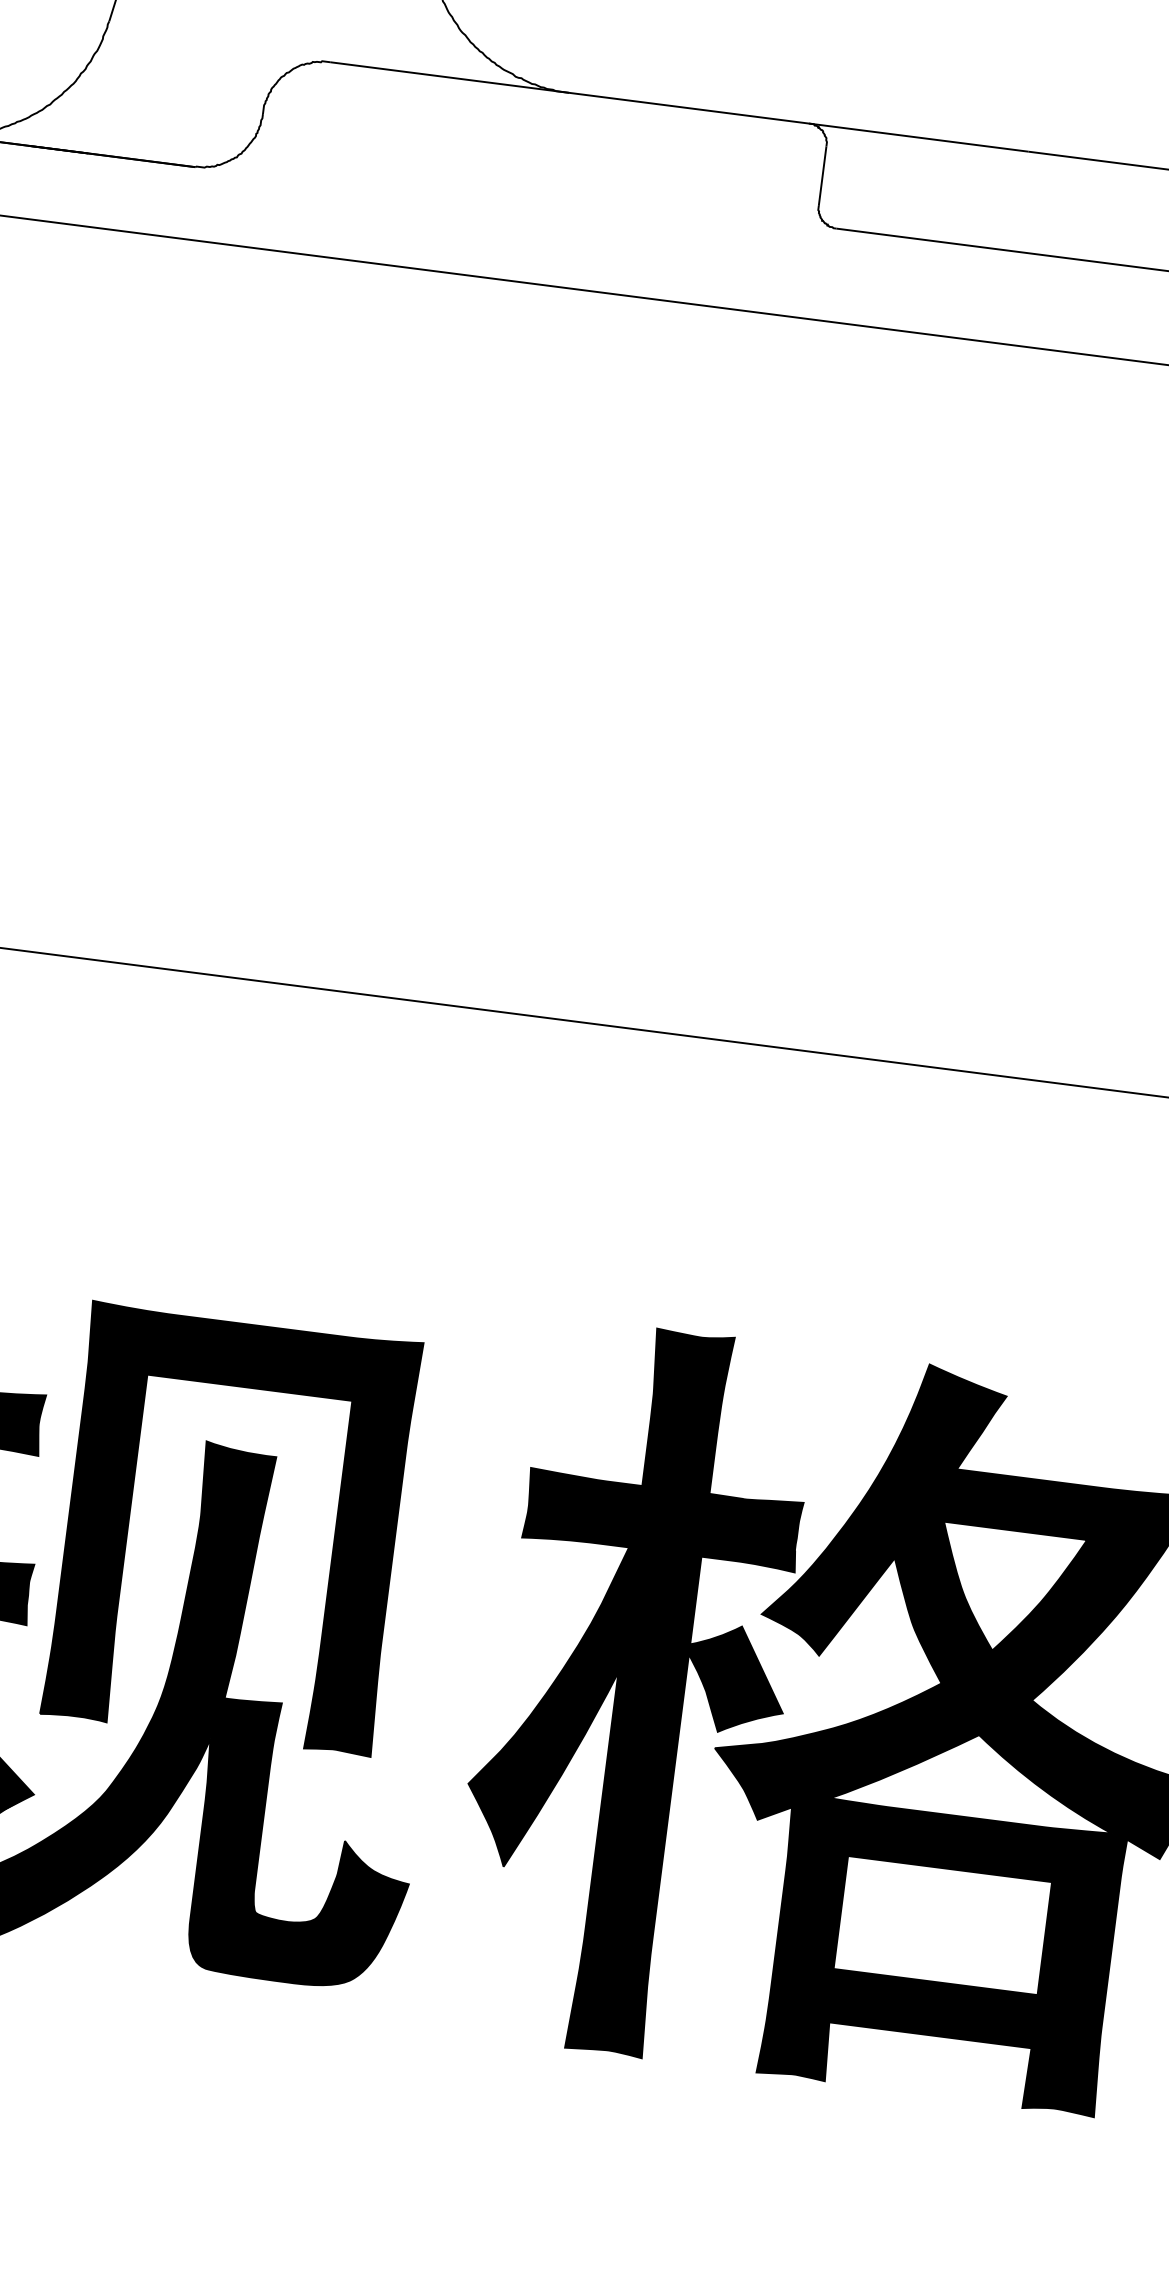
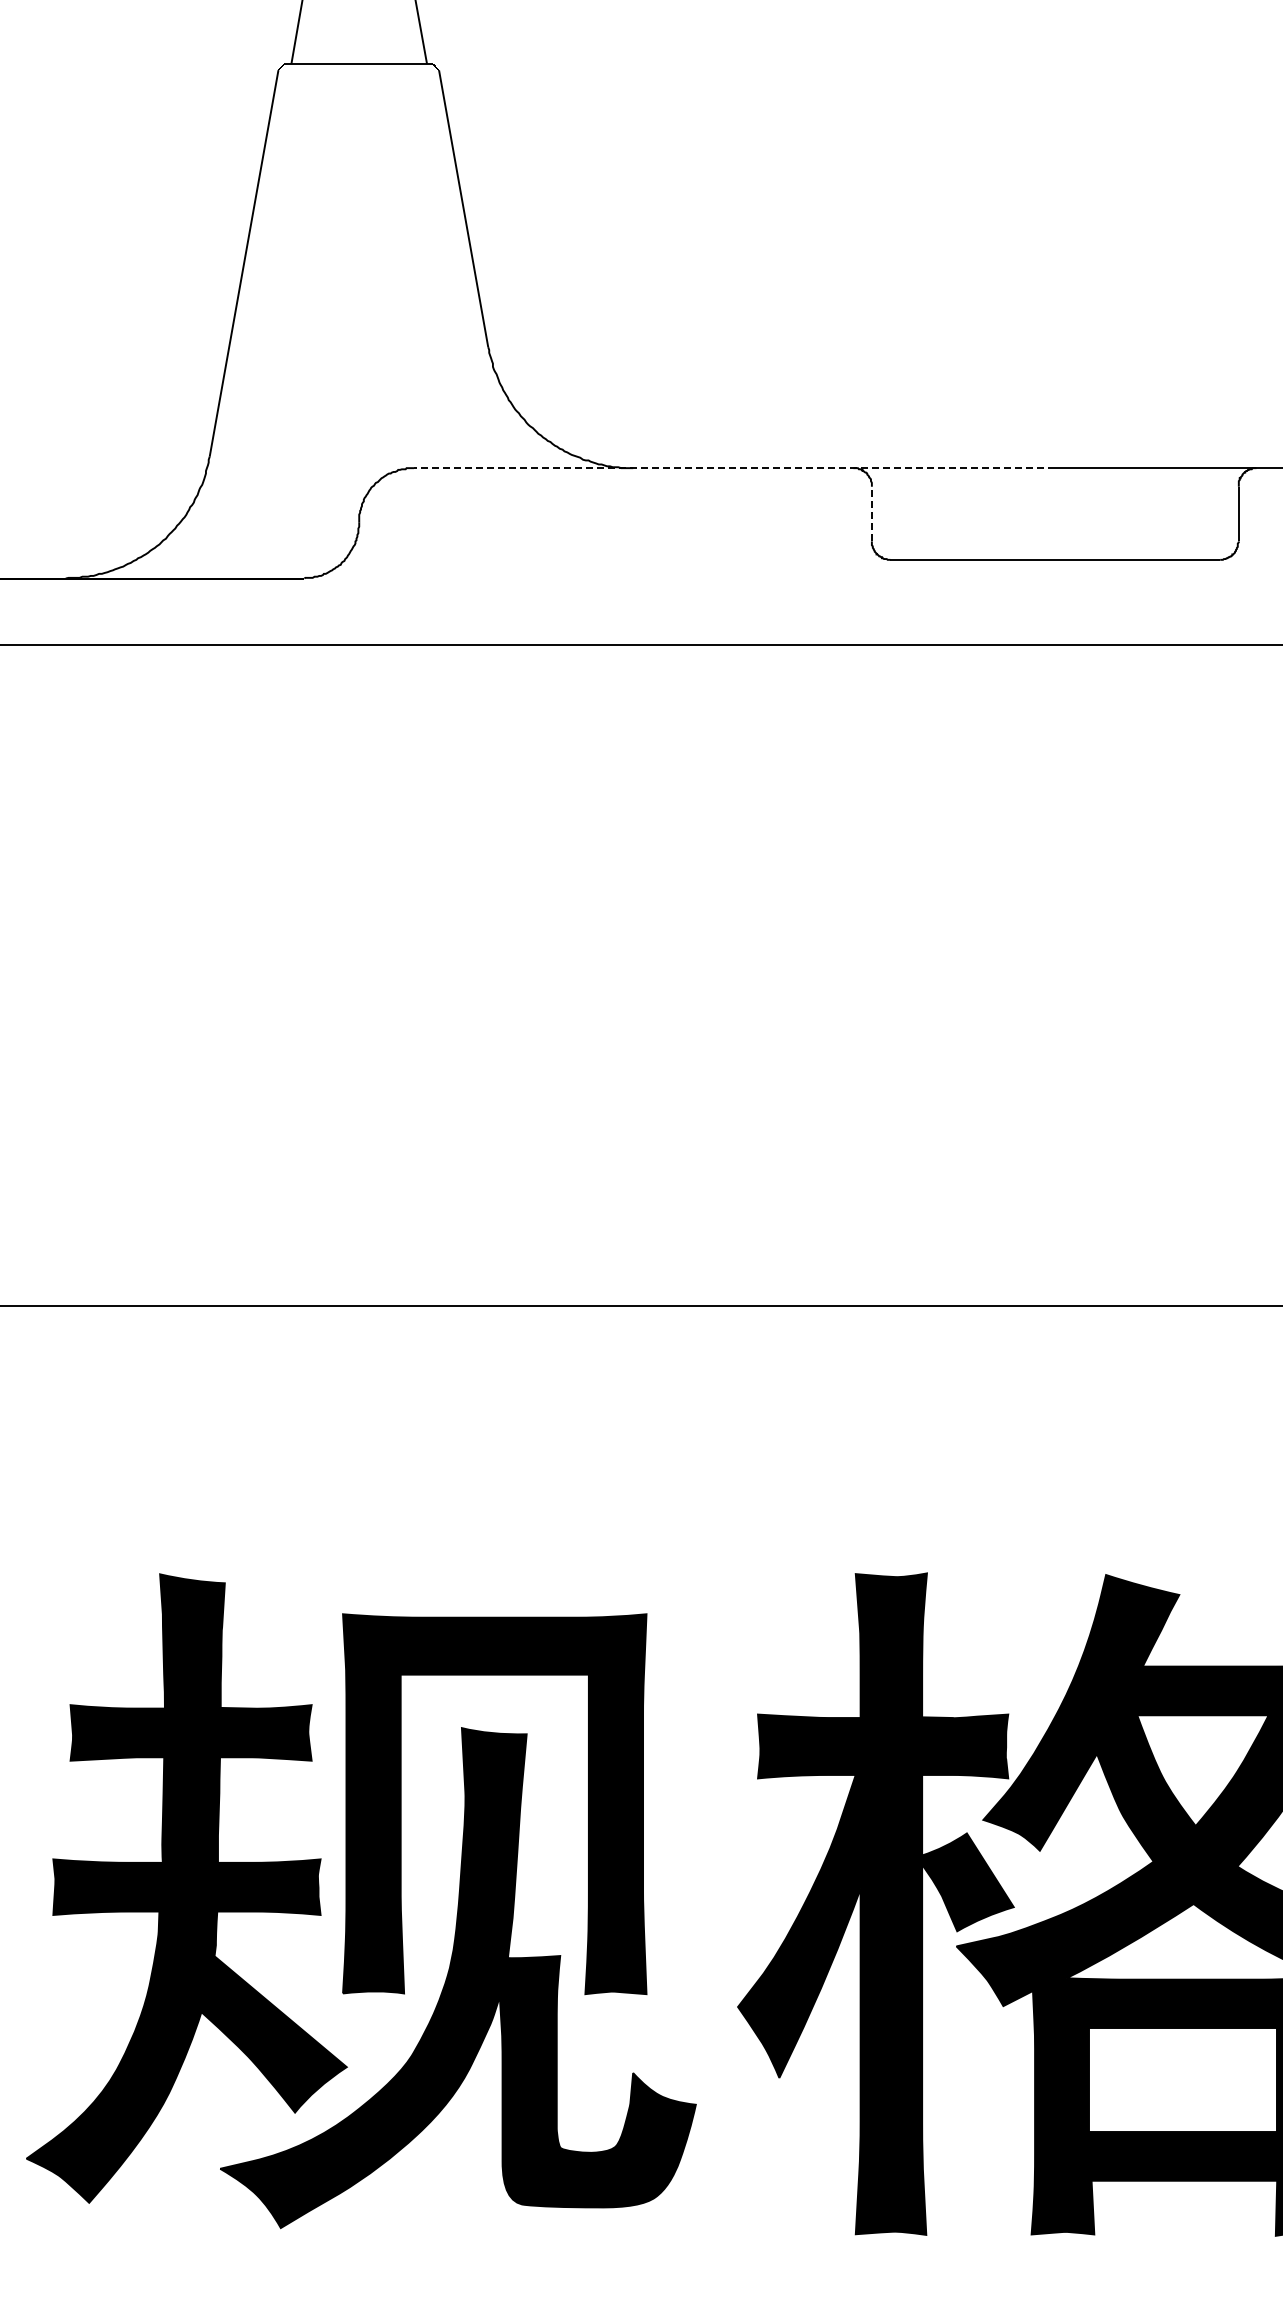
line: (678, 107) -> (733, 468), solid -> dashed
line: (822, 175) -> (871, 513), solid -> dashed

